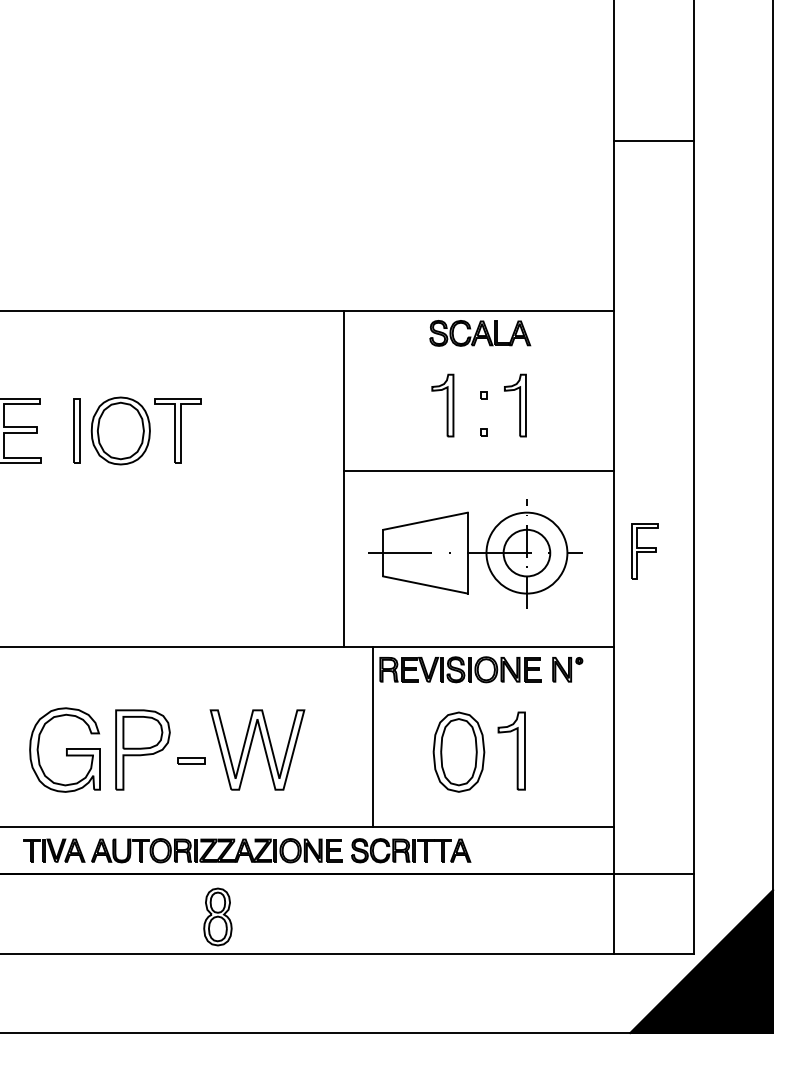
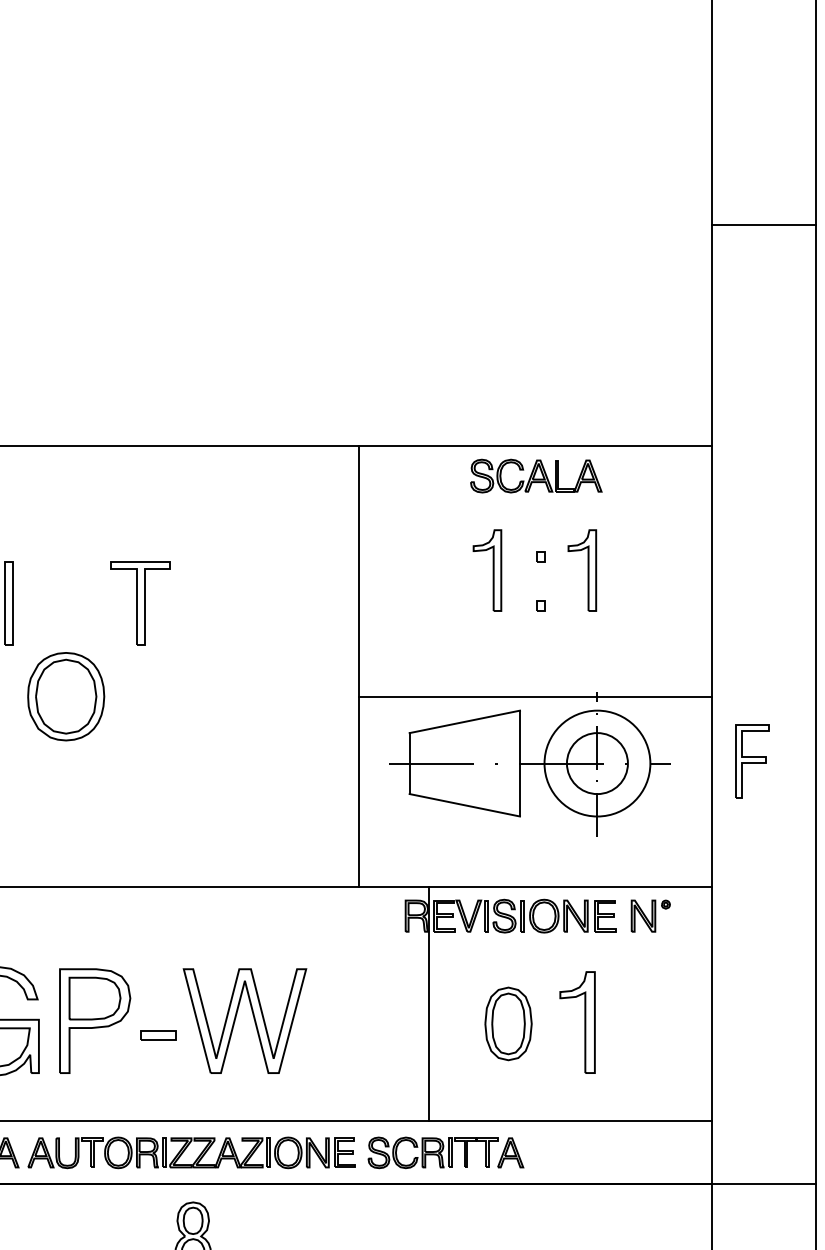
part: (120, 430) -> (65, 696), moved
line: (479, 471) -> (535, 697), moved
line: (372, 736) -> (428, 1003), moved
part: (458, 751) -> (507, 1023), size x0.7

